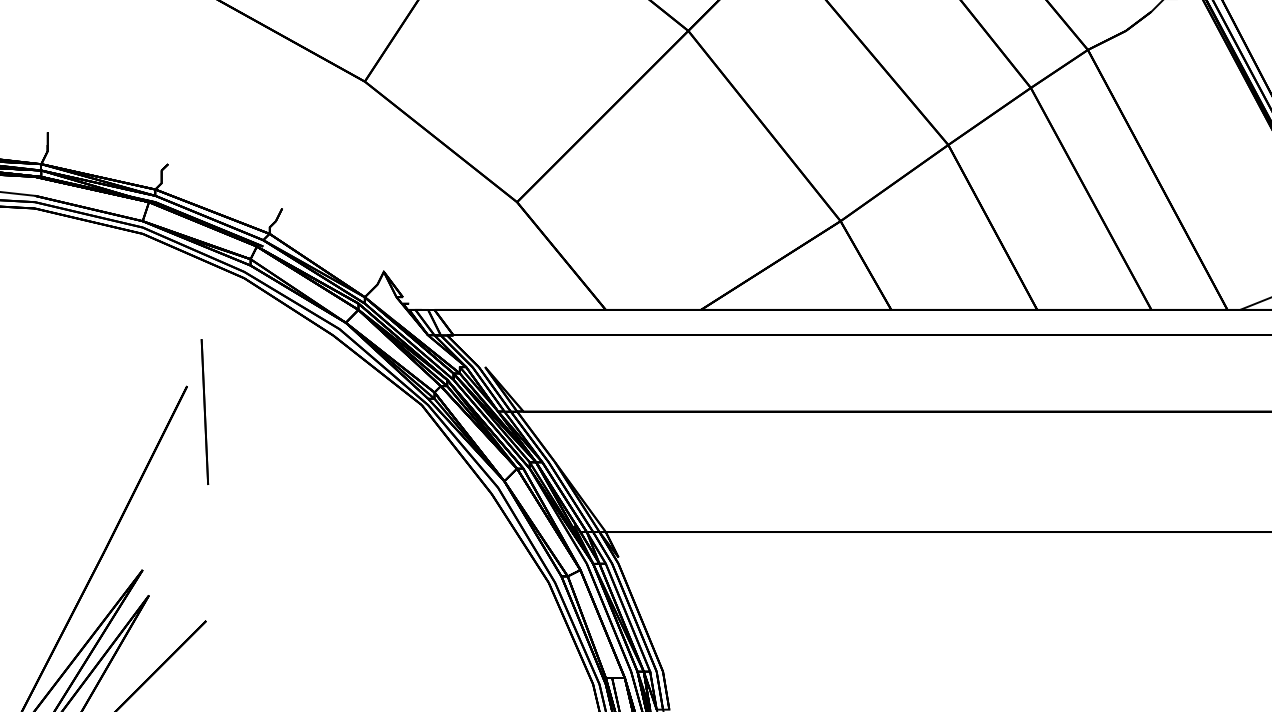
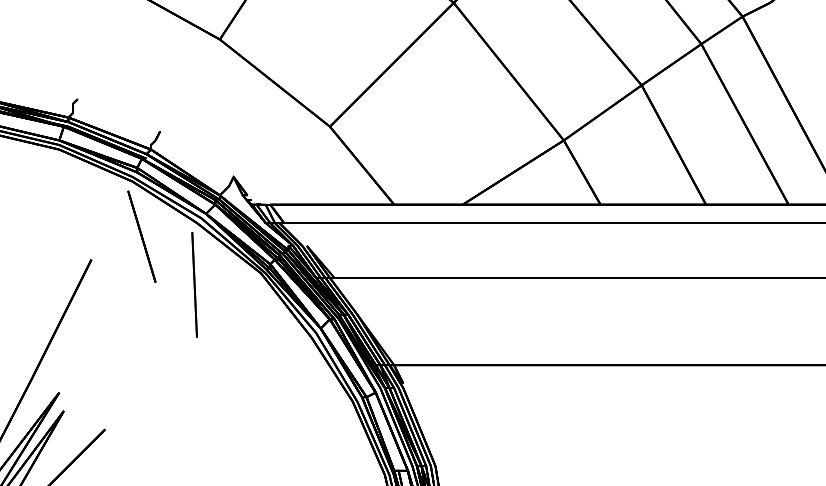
line: (256, 353) -> (141, 236), added
line: (204, 411) -> (194, 284), moved

